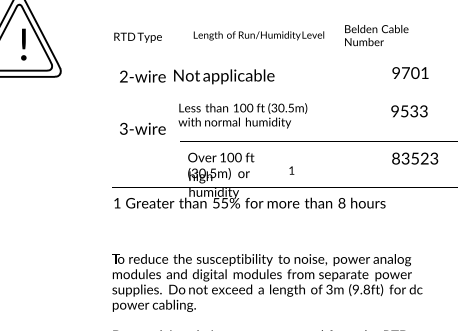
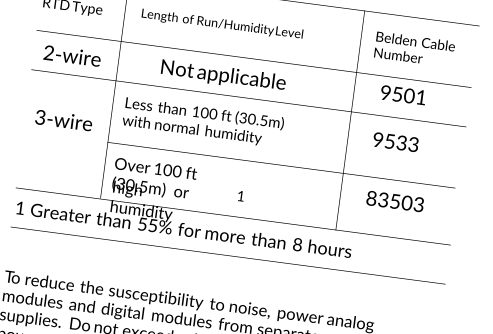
text: (376, 35) -> (414, 49), moved
text: (405, 73) -> (397, 94), 9701 -> 9501
text: (224, 76) -> (223, 75), moved
text: (242, 115) -> (202, 122), moved
text: (424, 158) -> (406, 202), 83523 -> 83503

